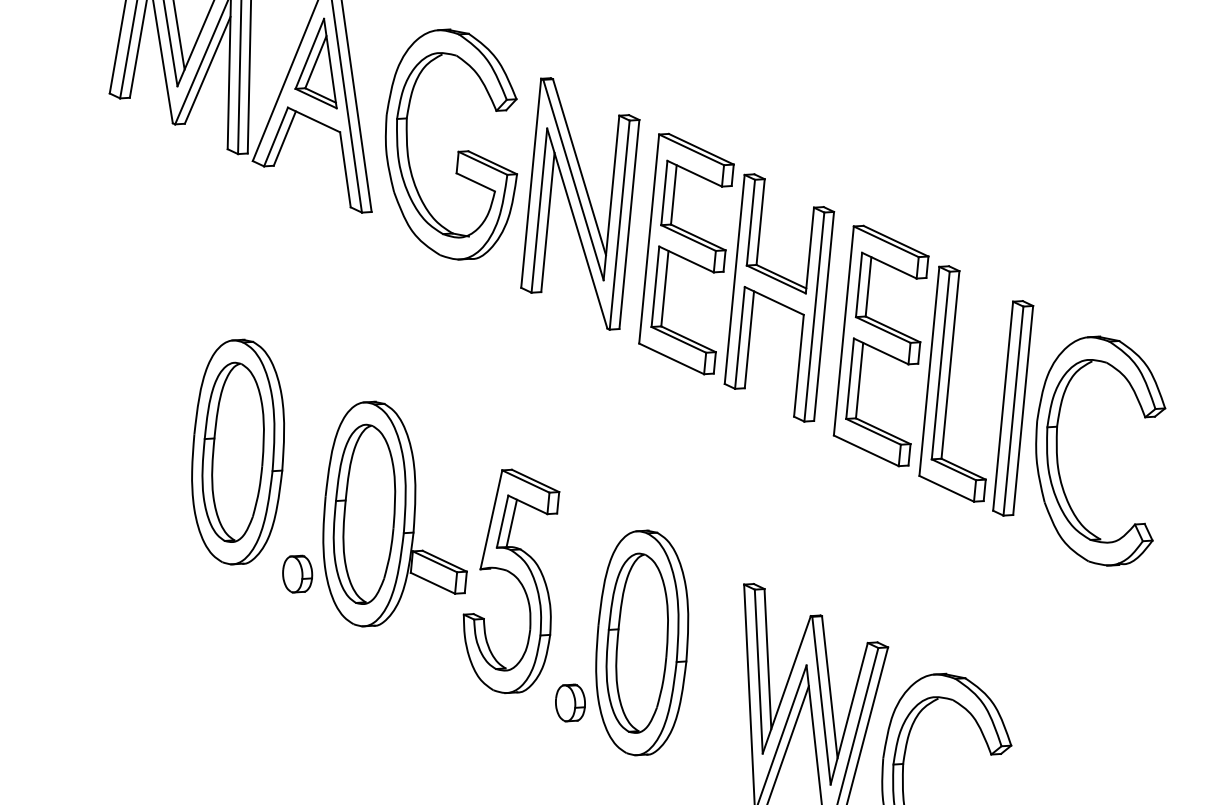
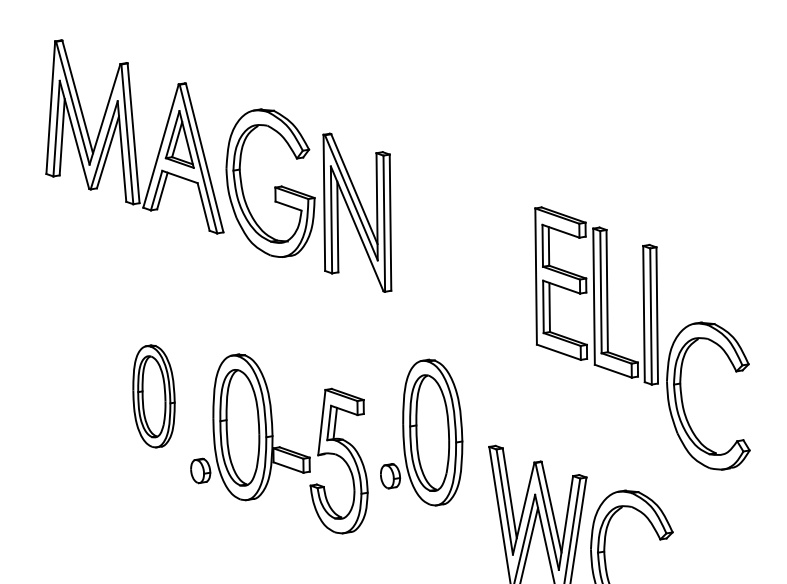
part: (736, 277) -> (463, 249), removed
part: (237, 452) -> (153, 396), size x0.7
part: (1059, 456) -> (683, 402), moved
part: (625, 640) -> (421, 432), moved

